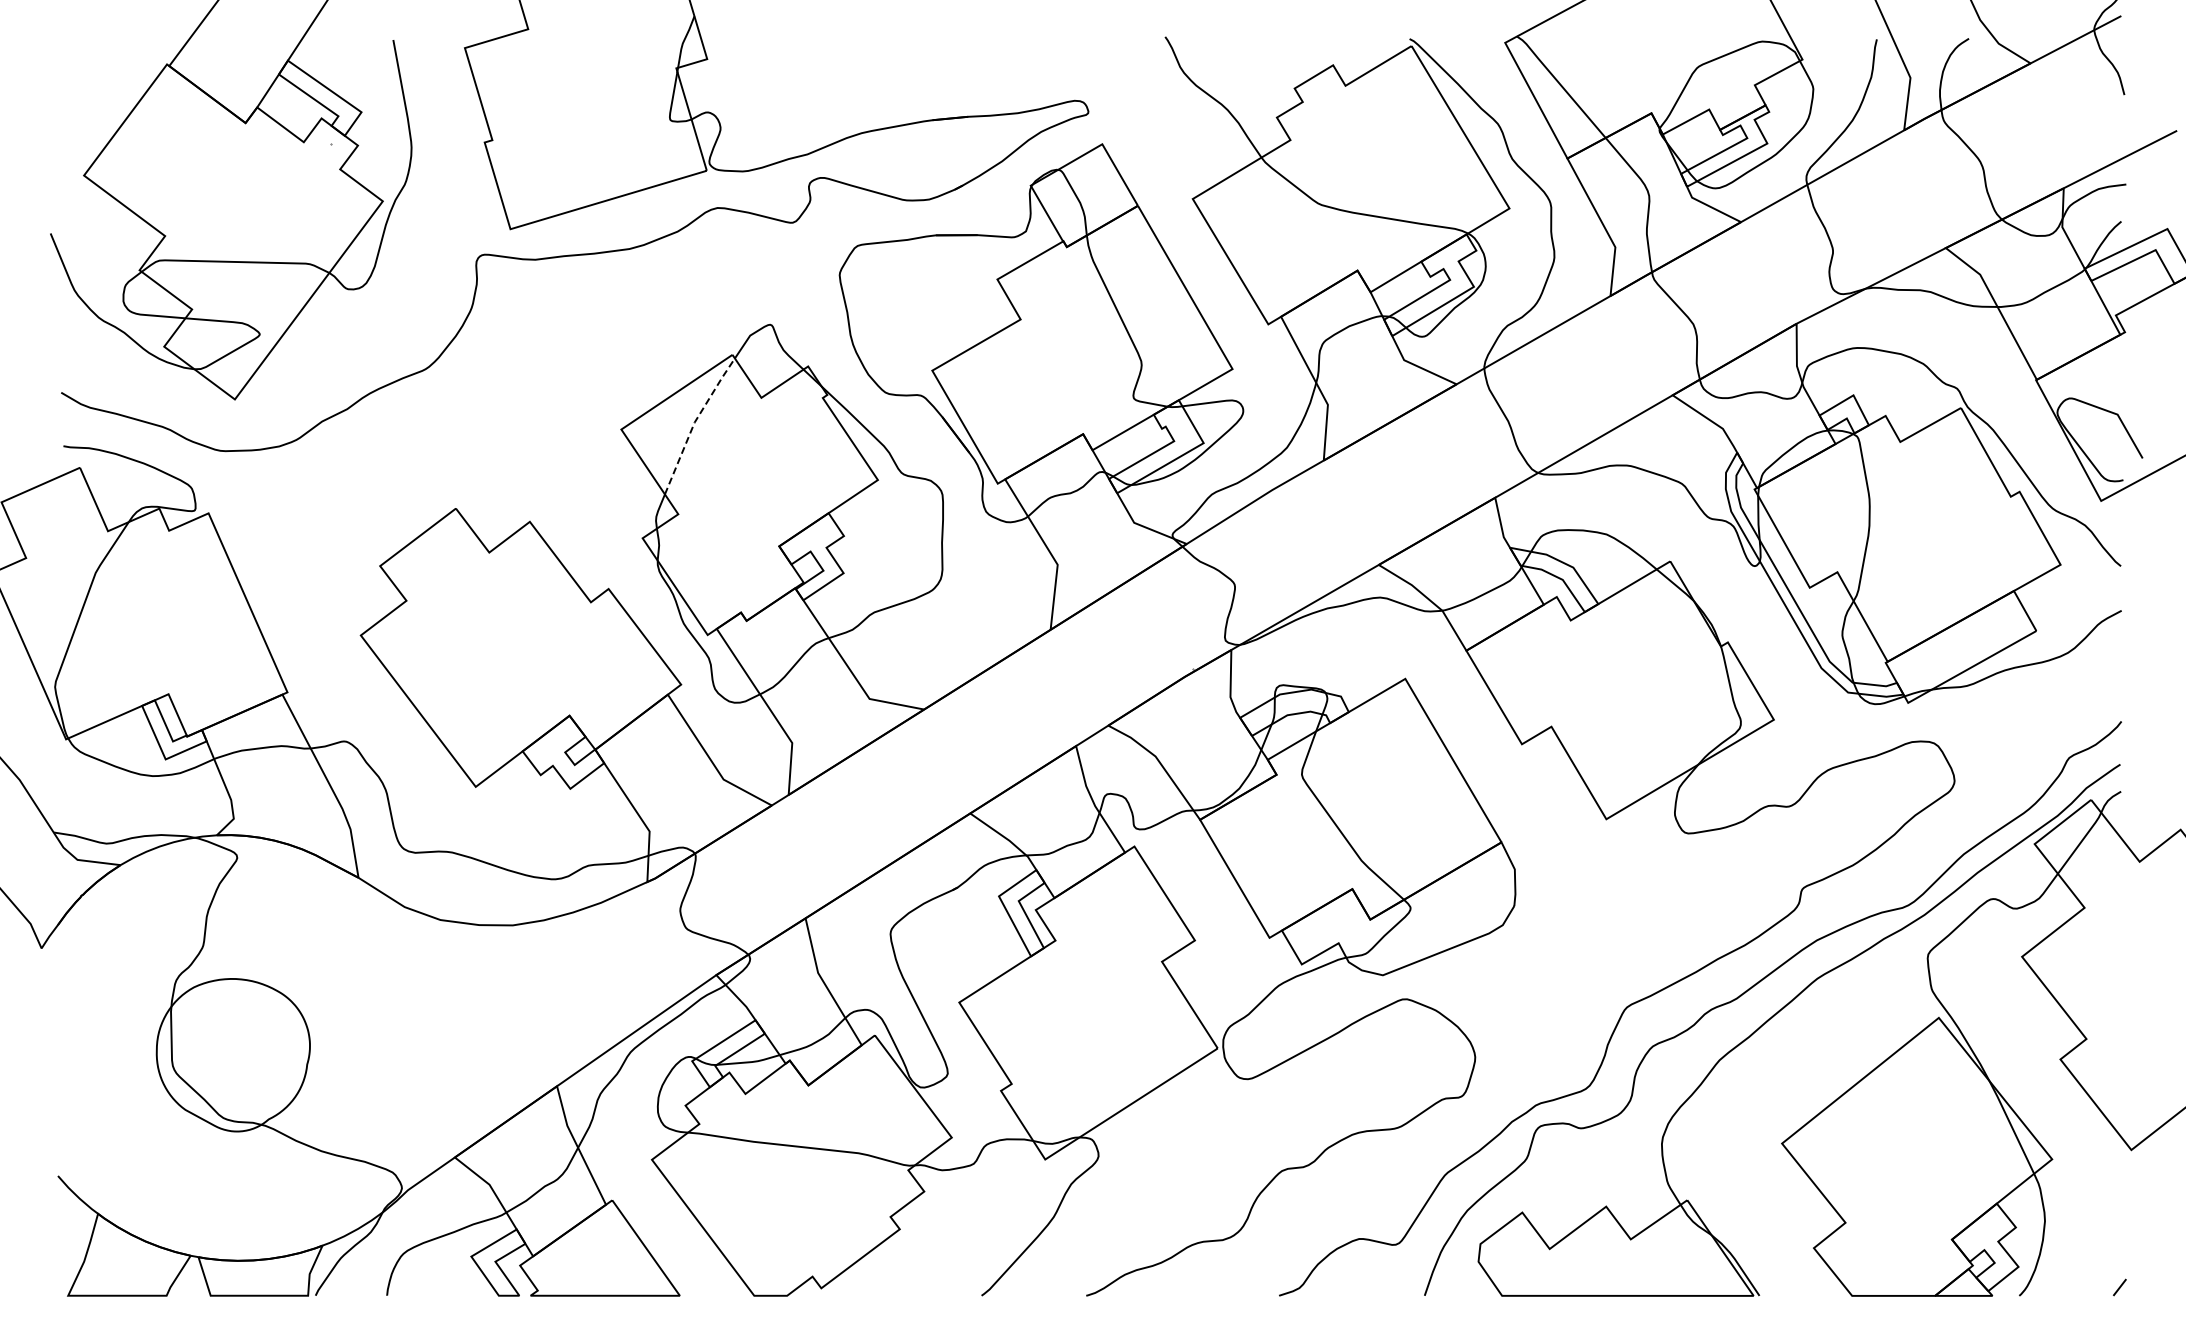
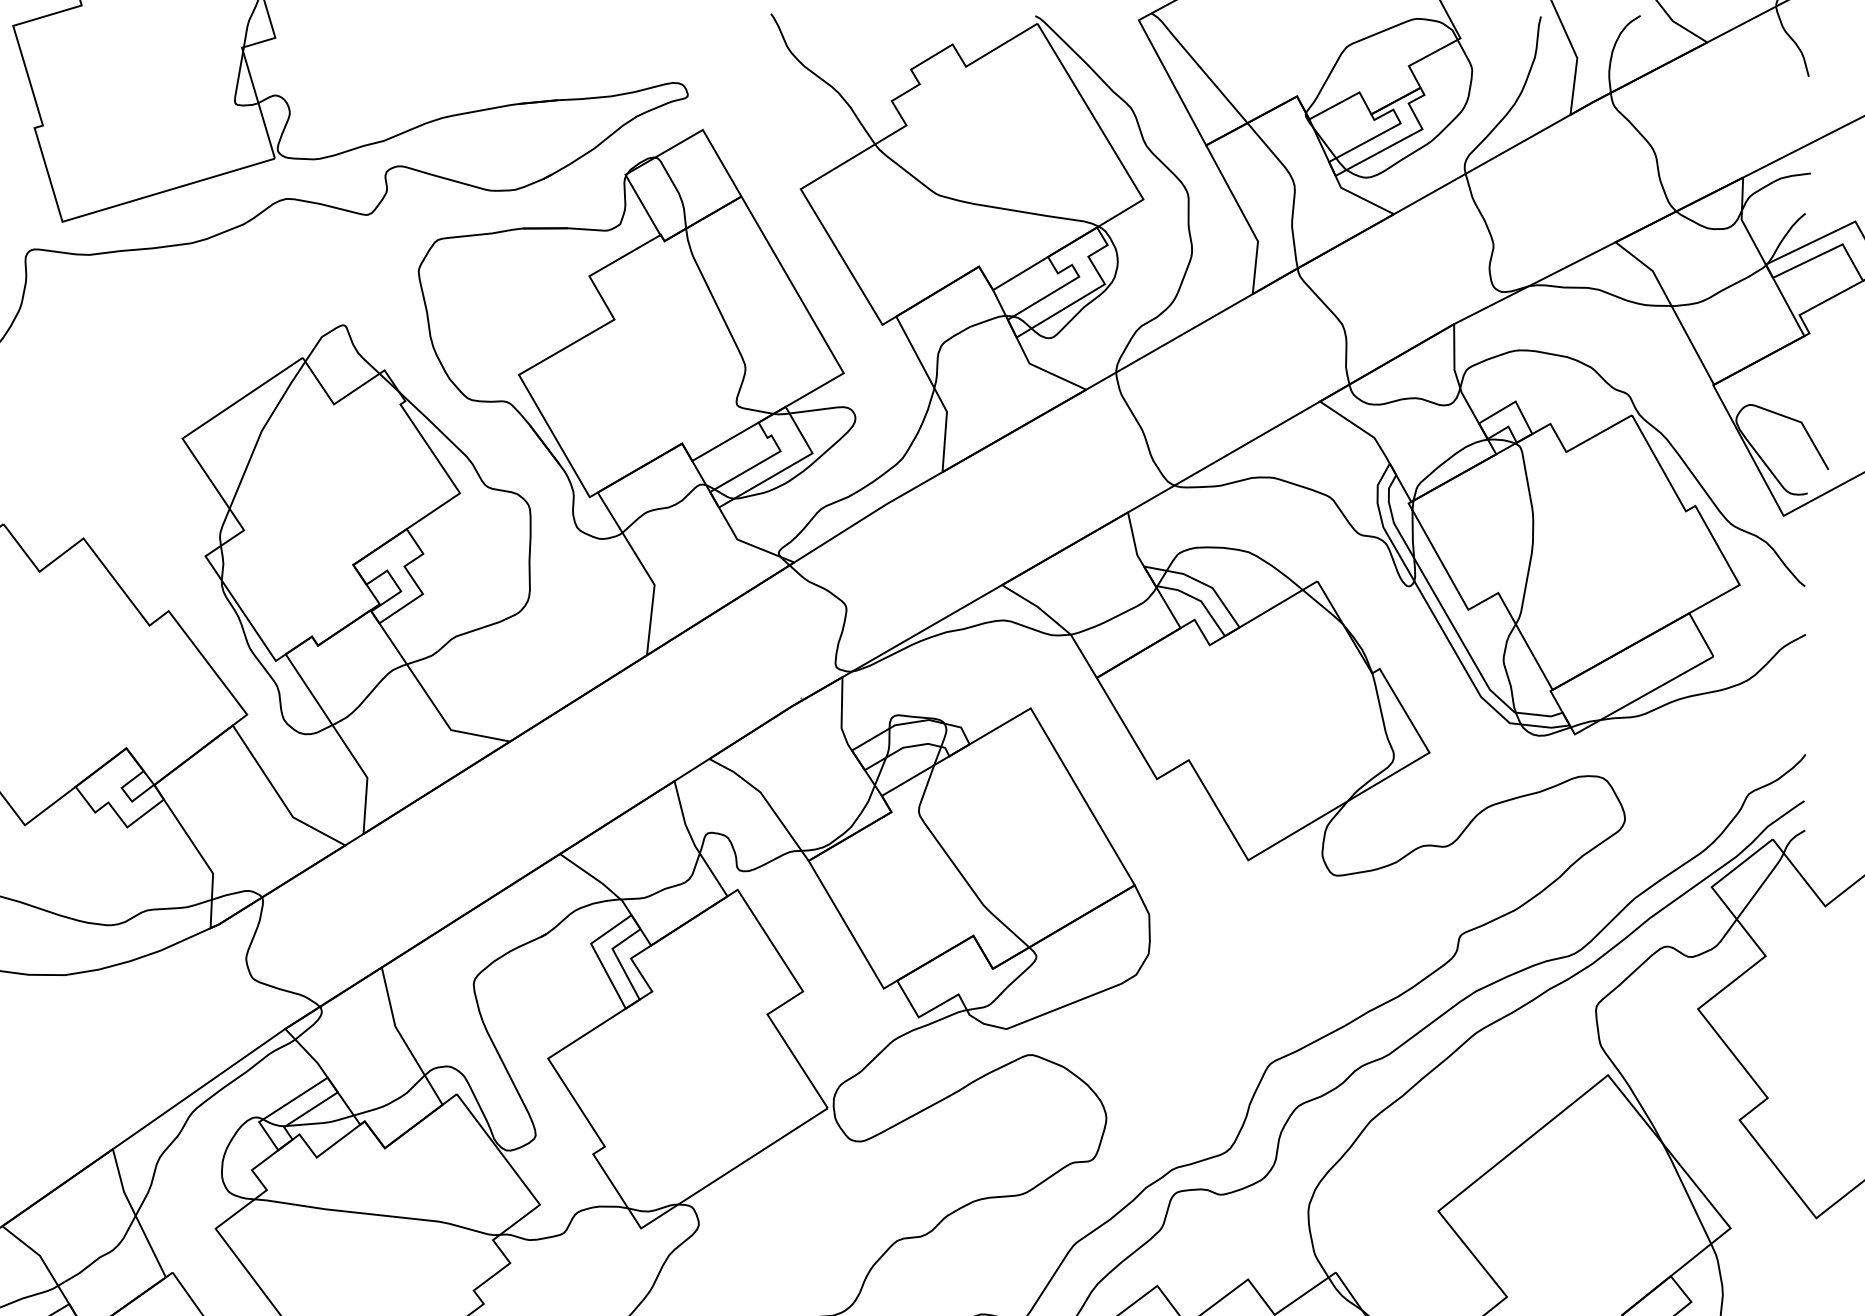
line: (694, 422) -> (261, 430), dashed -> solid

